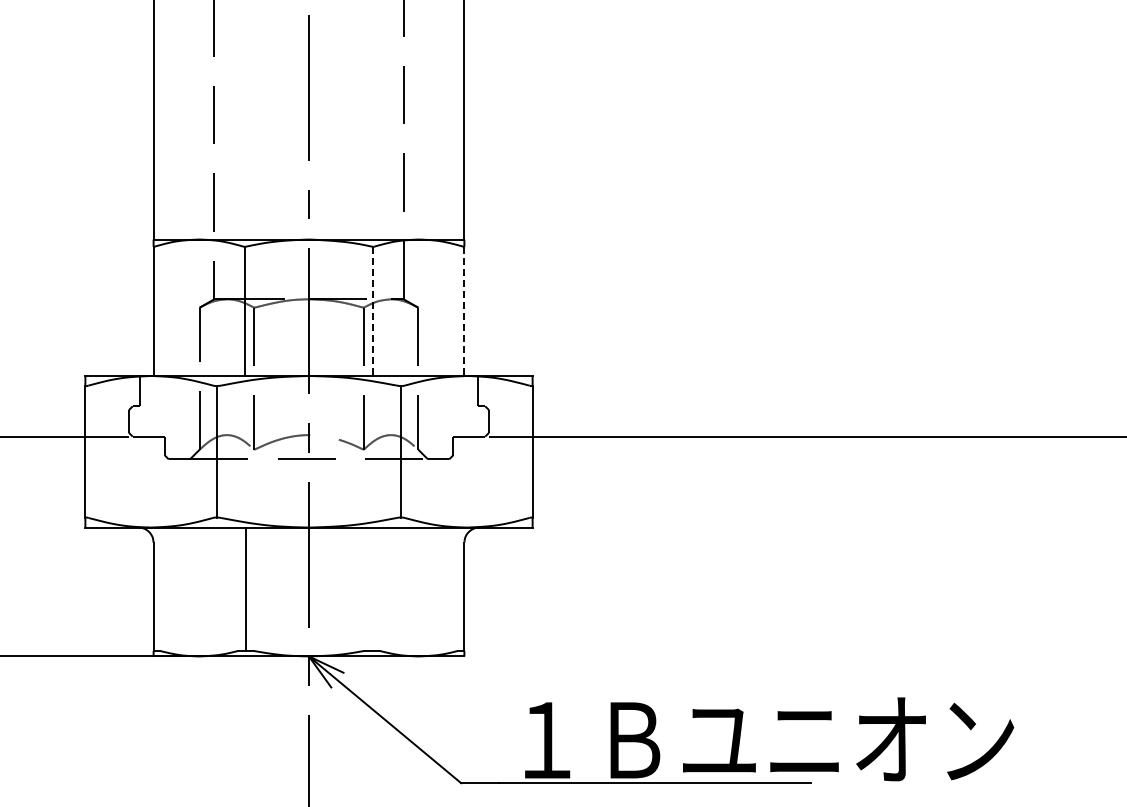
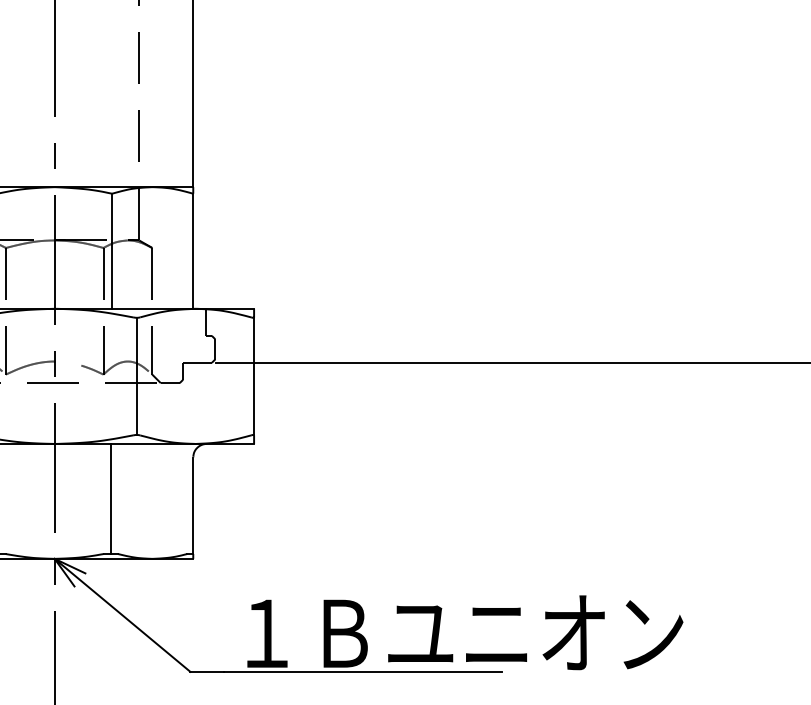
line: (373, 311) -> (112, 251), dashed -> solid
line: (464, 311) -> (193, 251), dashed -> solid
line: (371, 589) -> (110, 499), added

